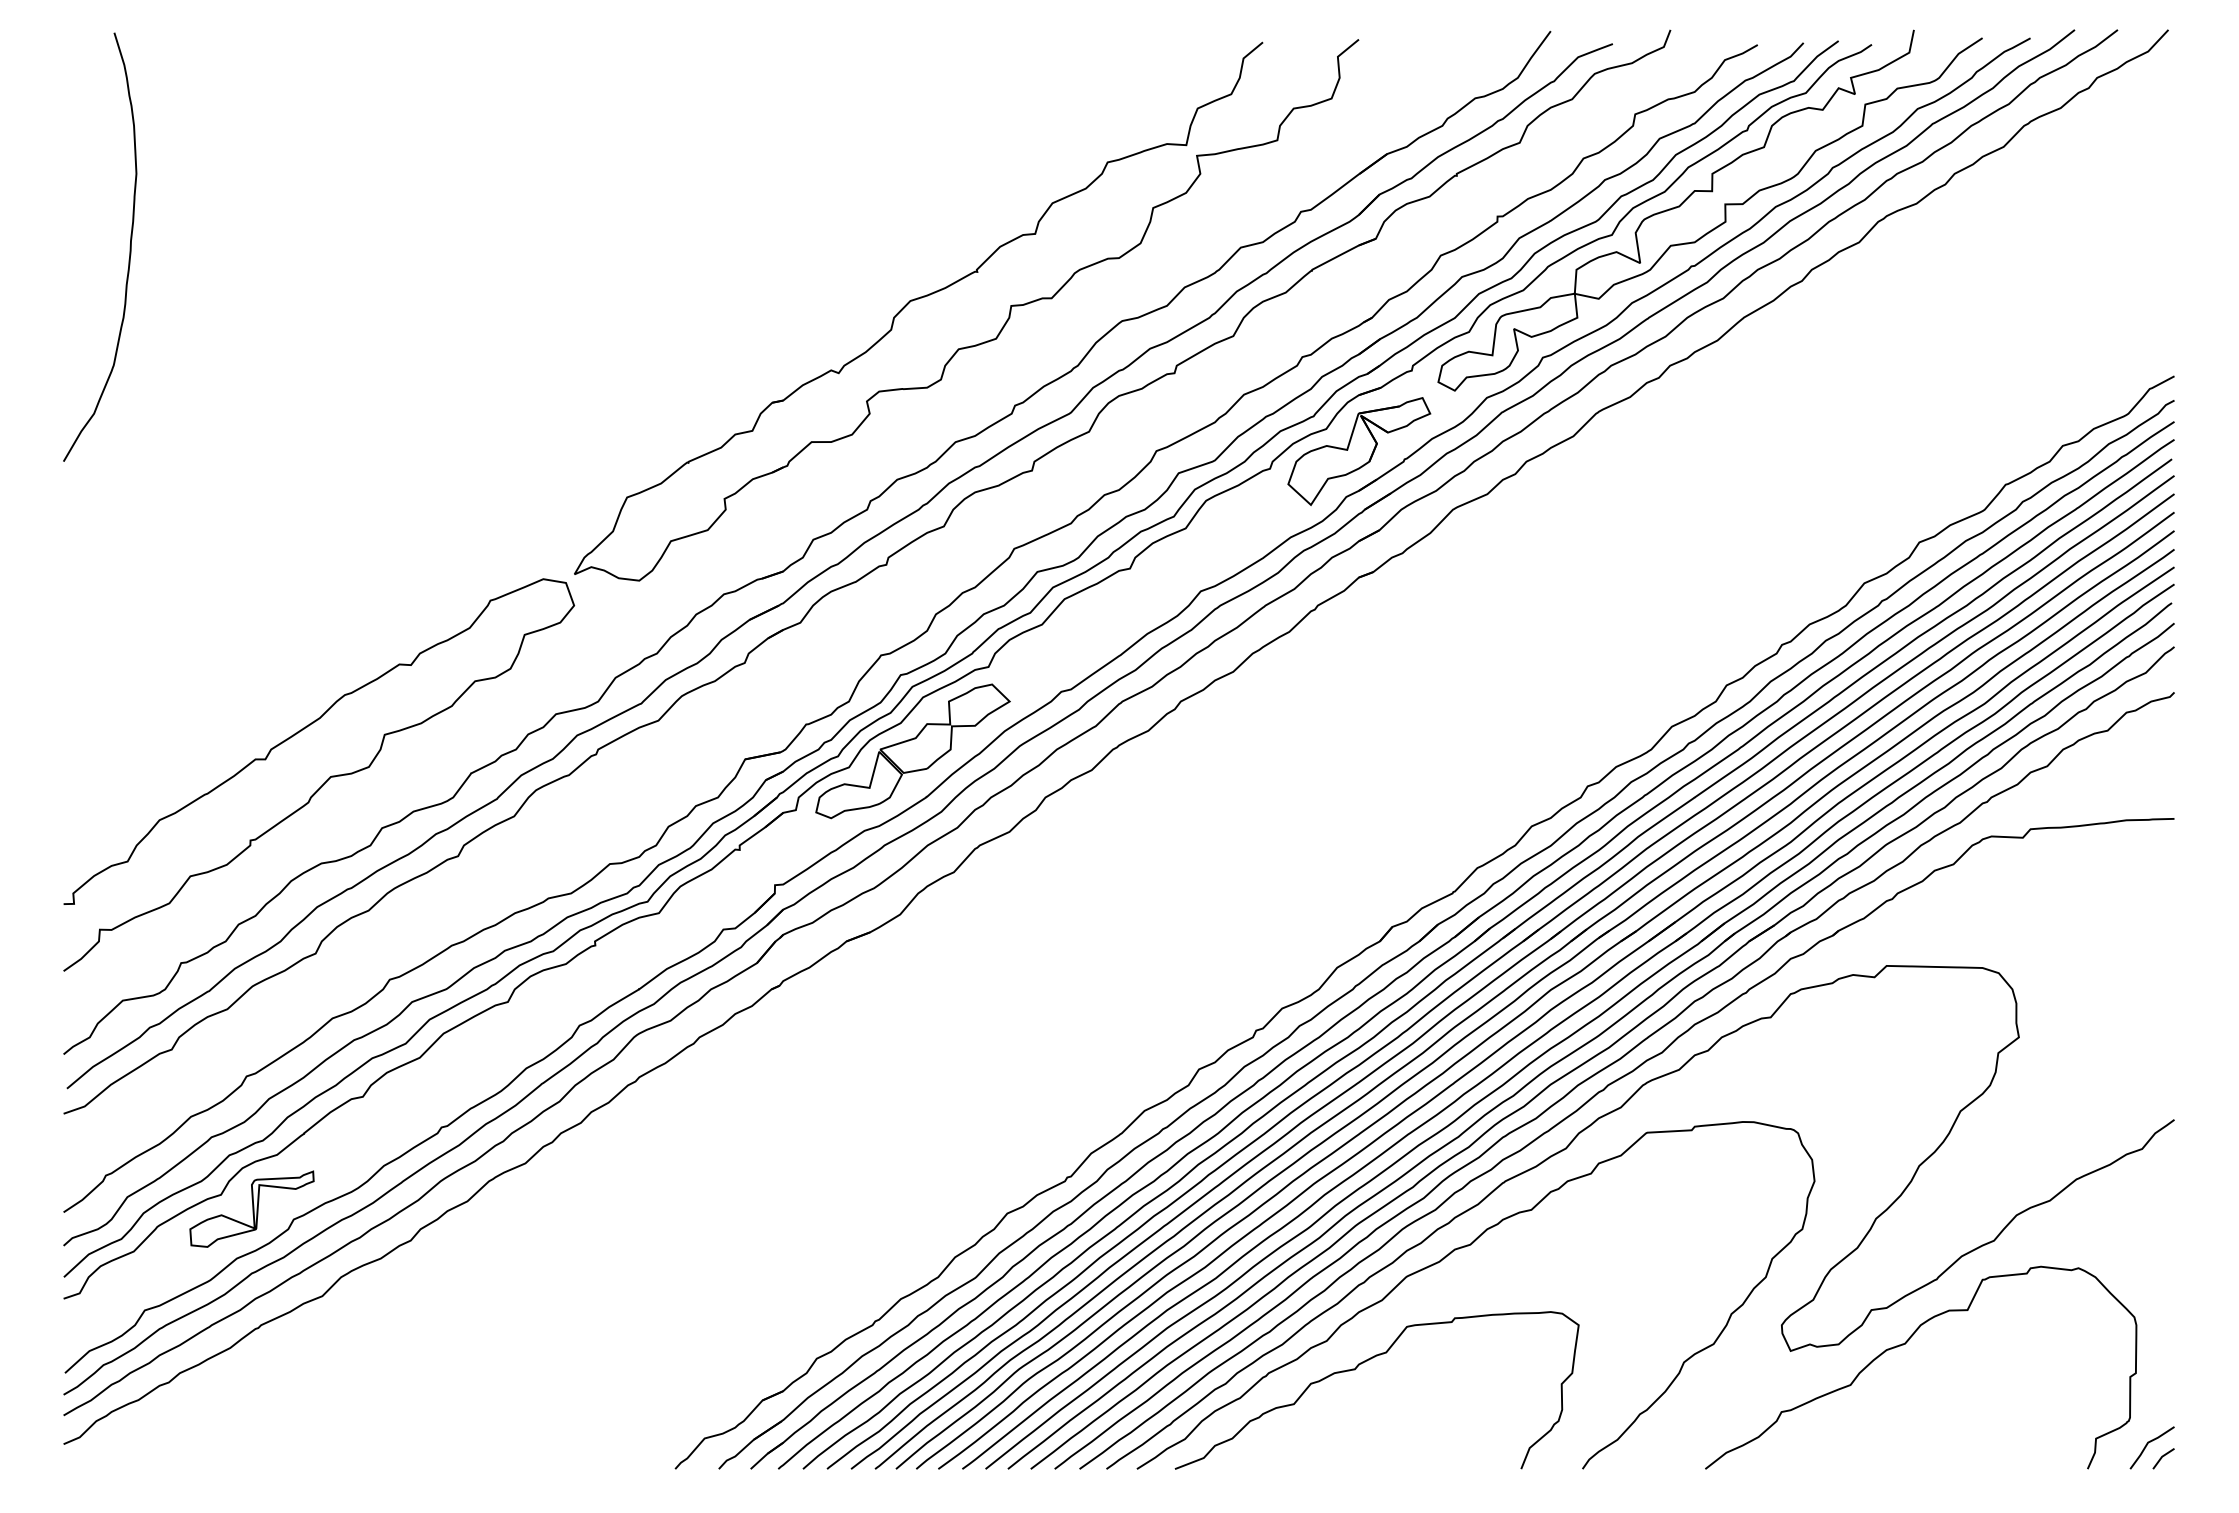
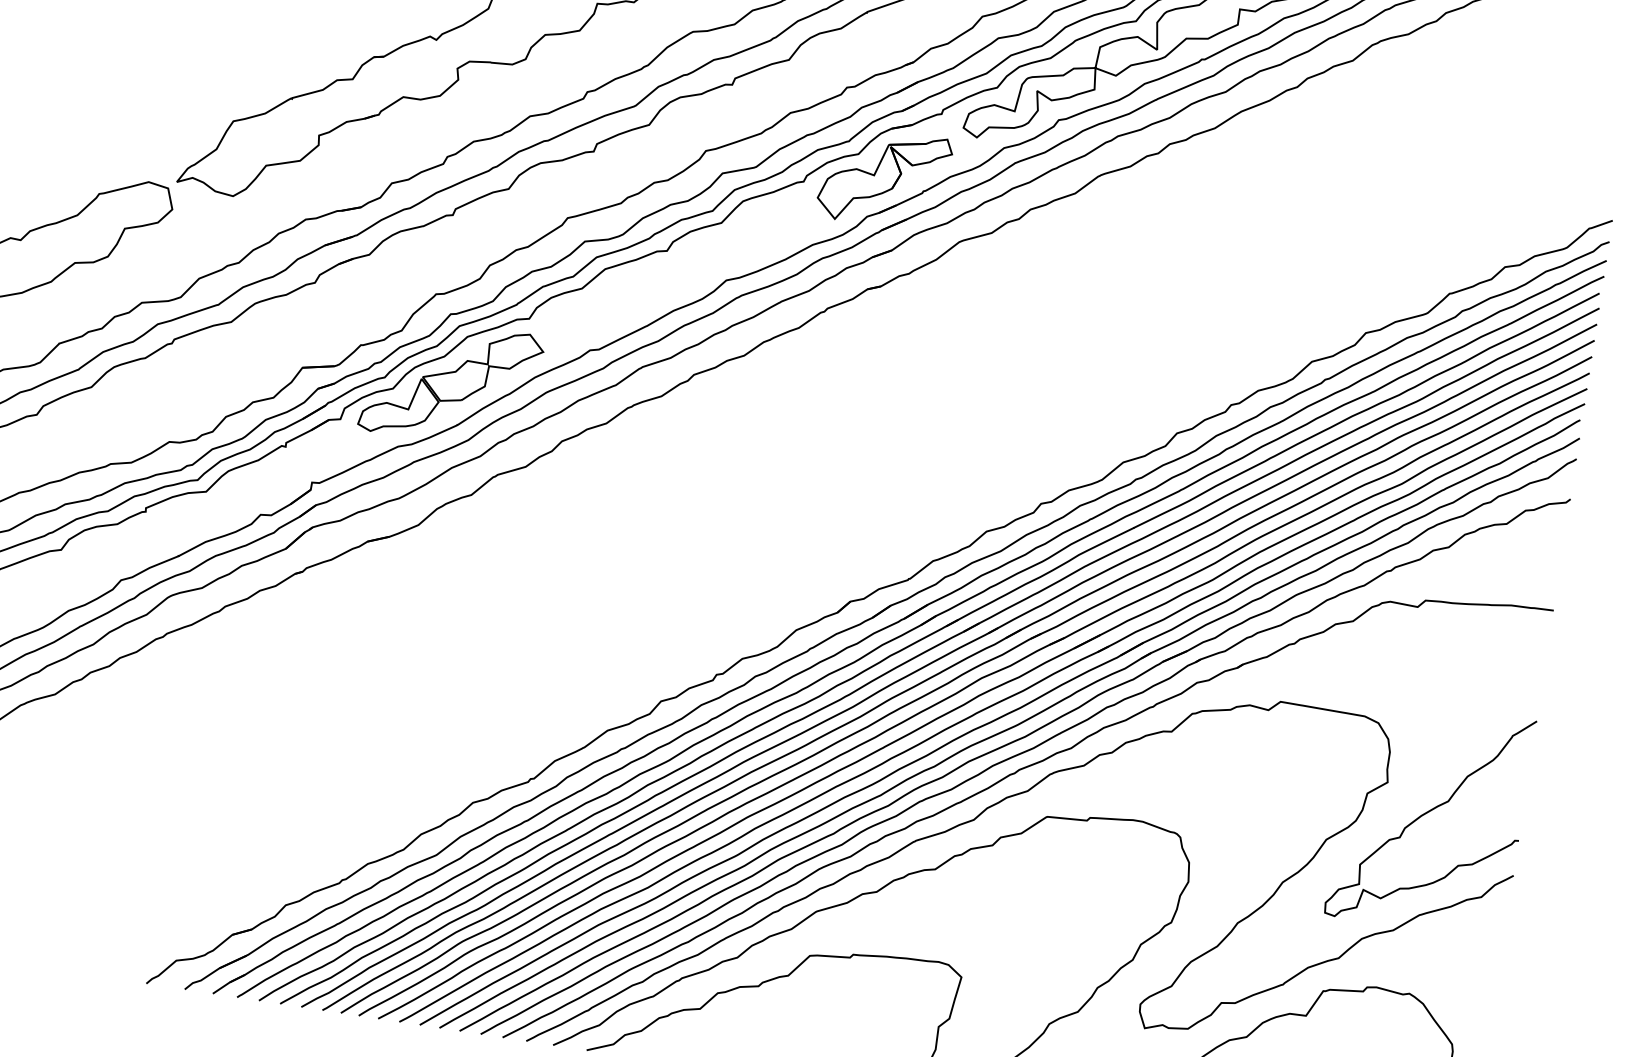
curve: (2069, 1064) -> (1428, 813), added

